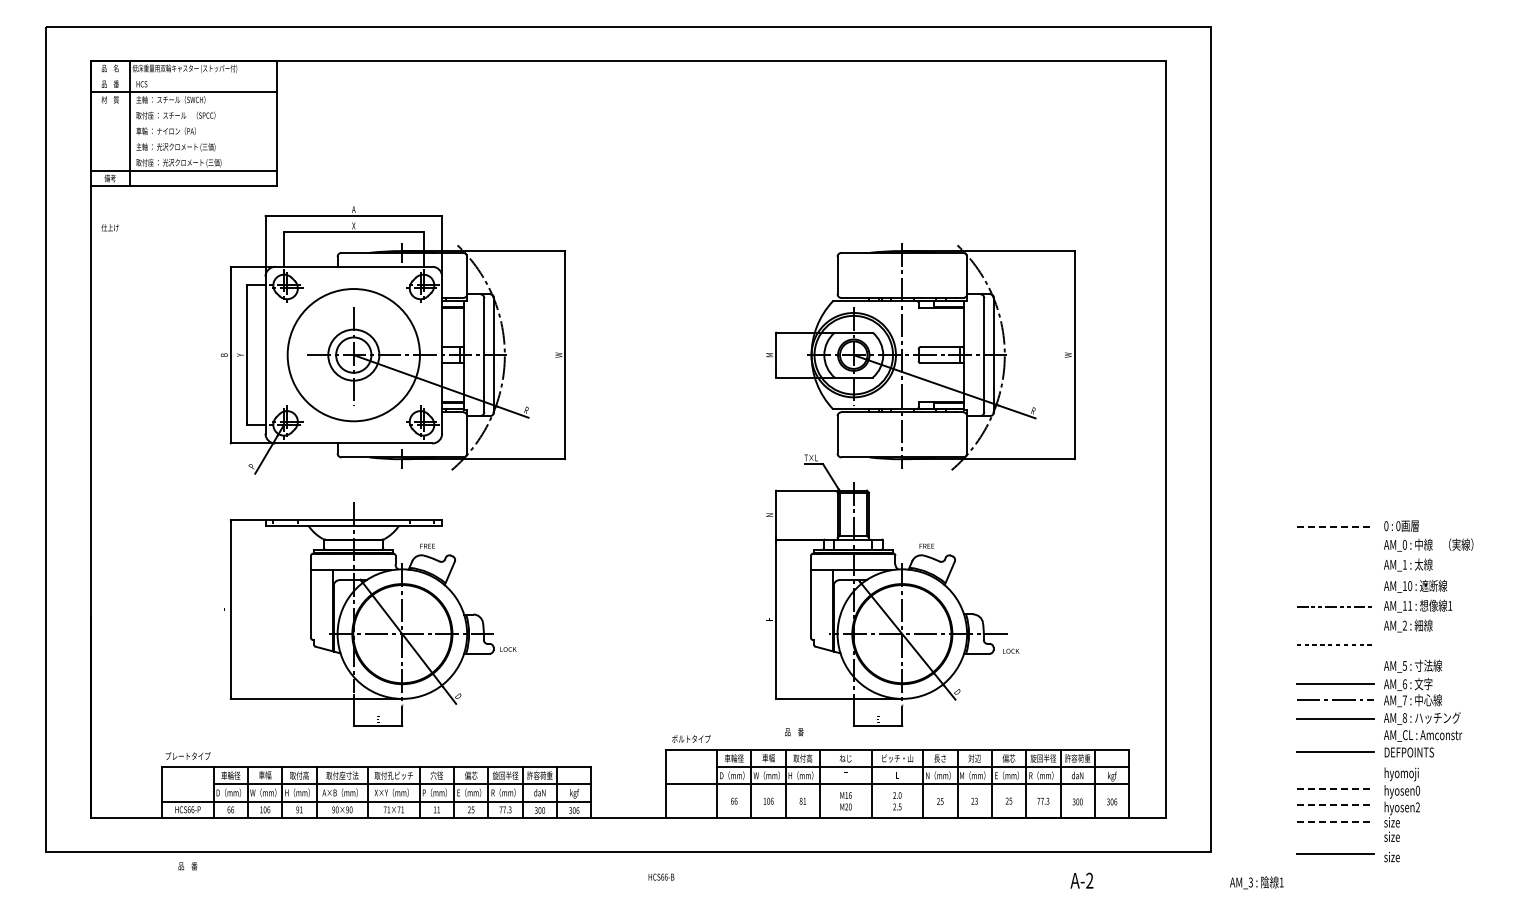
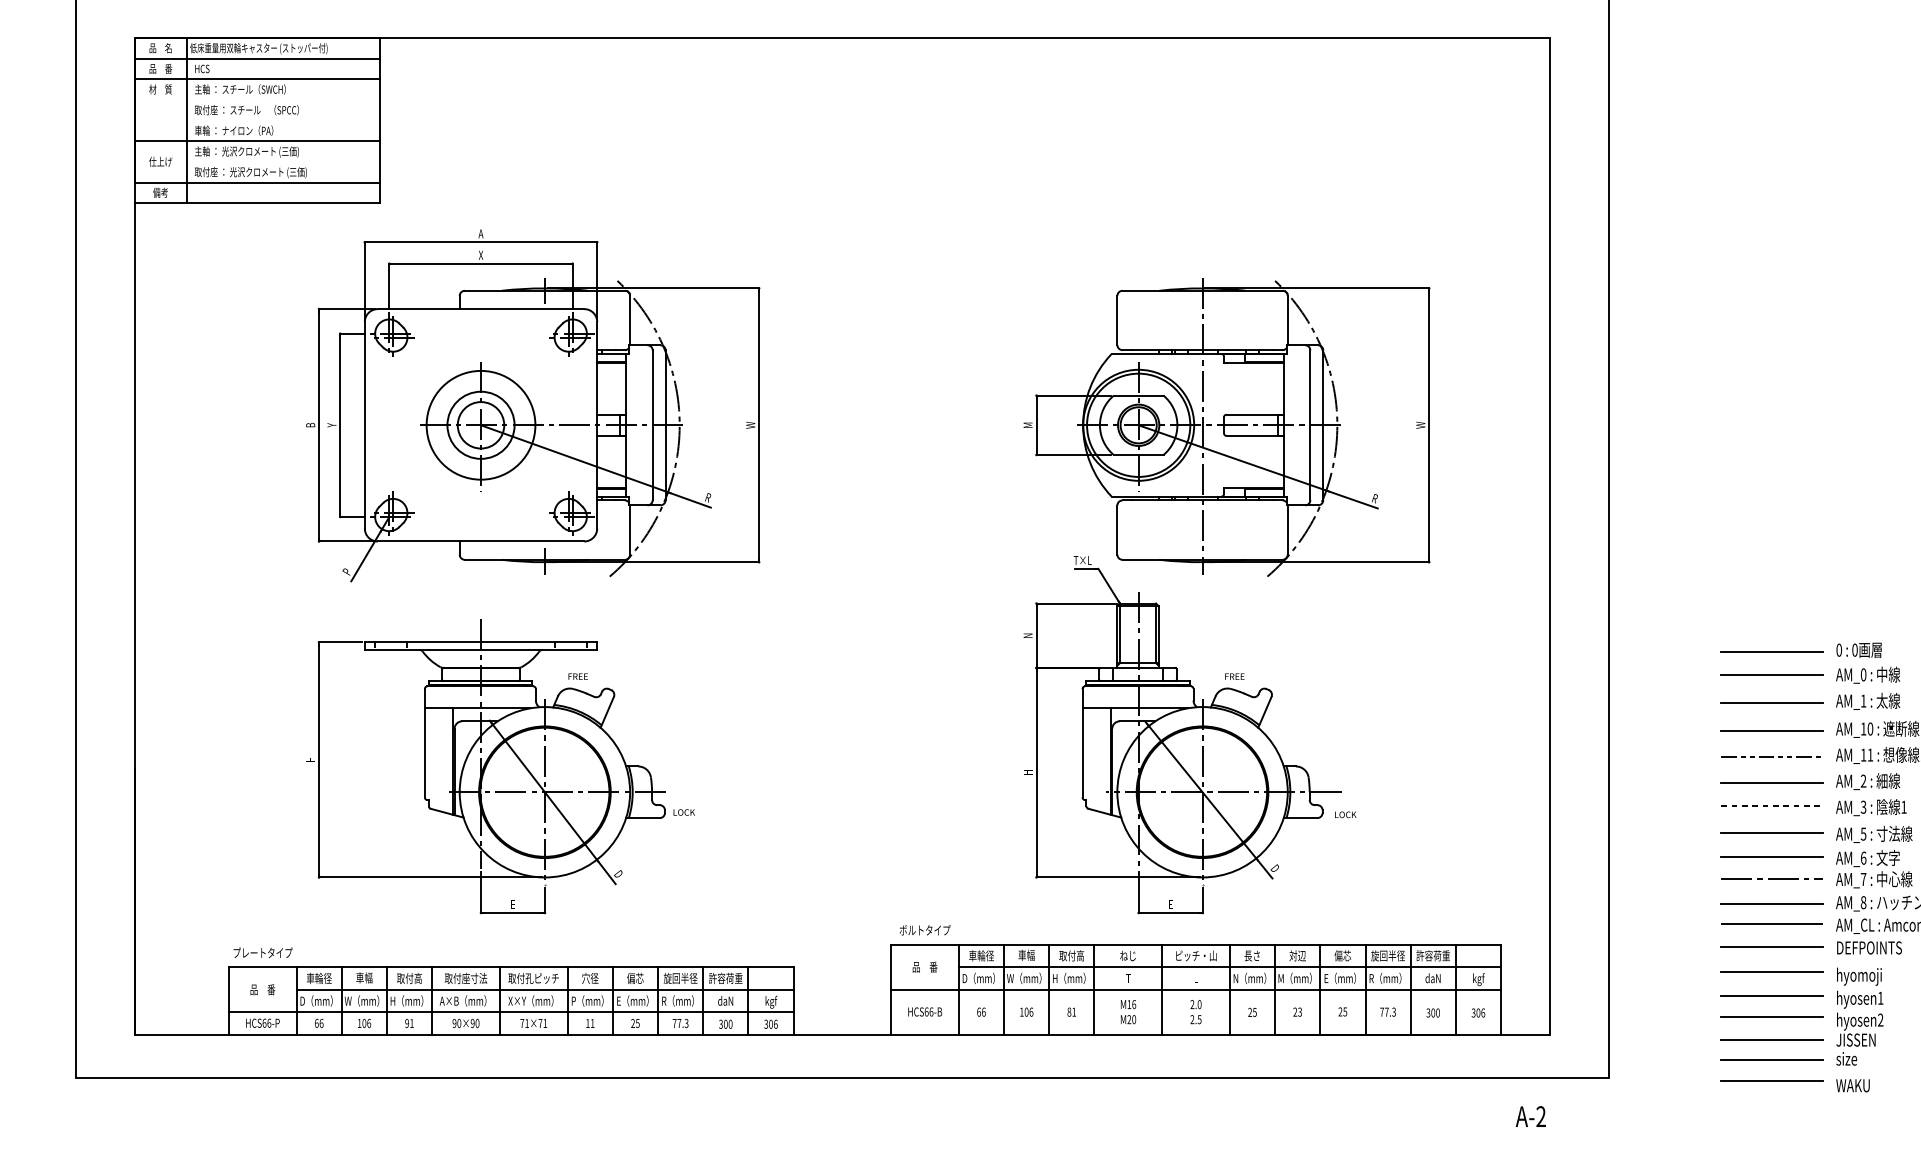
line: (183, 76) -> (256, 58), added
line: (183, 139) -> (256, 141), added
text: (109, 227) -> (159, 161), moved
circle: (353, 354) -> (480, 424), size x0.62
line: (1335, 527) -> (1772, 652), dashed -> solid
line: (1334, 544) -> (1771, 674), added
line: (1334, 566) -> (1771, 703), added
line: (1334, 587) -> (1771, 730), added
line: (1334, 626) -> (1771, 782), added
line: (1334, 665) -> (1771, 833), added
text: (794, 732) -> (925, 967), moved
line: (1334, 734) -> (1771, 924), added
line: (1334, 770) -> (1771, 971), added
line: (1335, 789) -> (1772, 996), dashed -> solid
text: (1417, 790) -> (1880, 997), hyosen0 -> hyosen1
line: (1335, 804) -> (1772, 1016), dashed -> solid
line: (1335, 822) -> (1772, 1040), dashed -> solid
text: (1398, 822) -> (1855, 1040), size -> JISSEN
line: (1334, 837) -> (1771, 1059), added
text: (1396, 856) -> (1852, 1084), size -> WAKU
text: (187, 866) -> (262, 990), moved
text: (661, 876) -> (925, 1011), moved
text: (1081, 880) -> (1530, 1116), moved
text: (1256, 882) -> (1870, 807), moved

